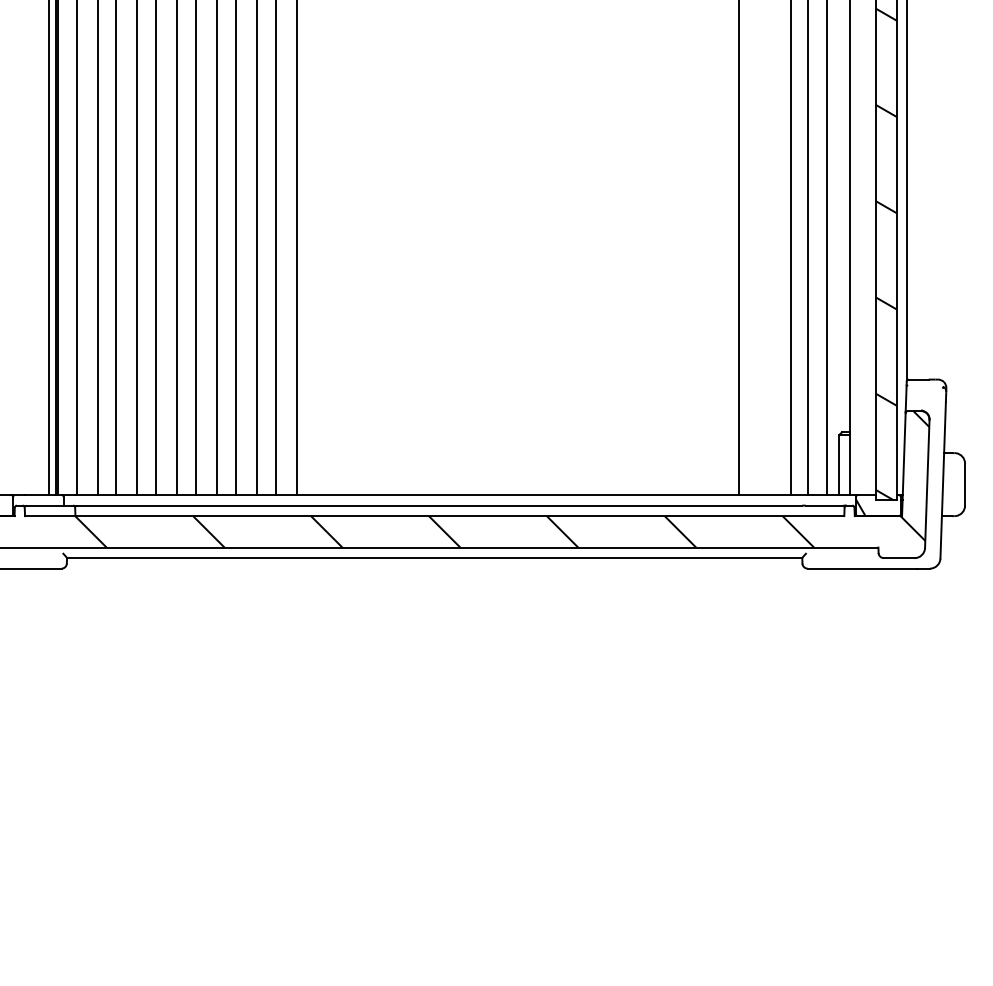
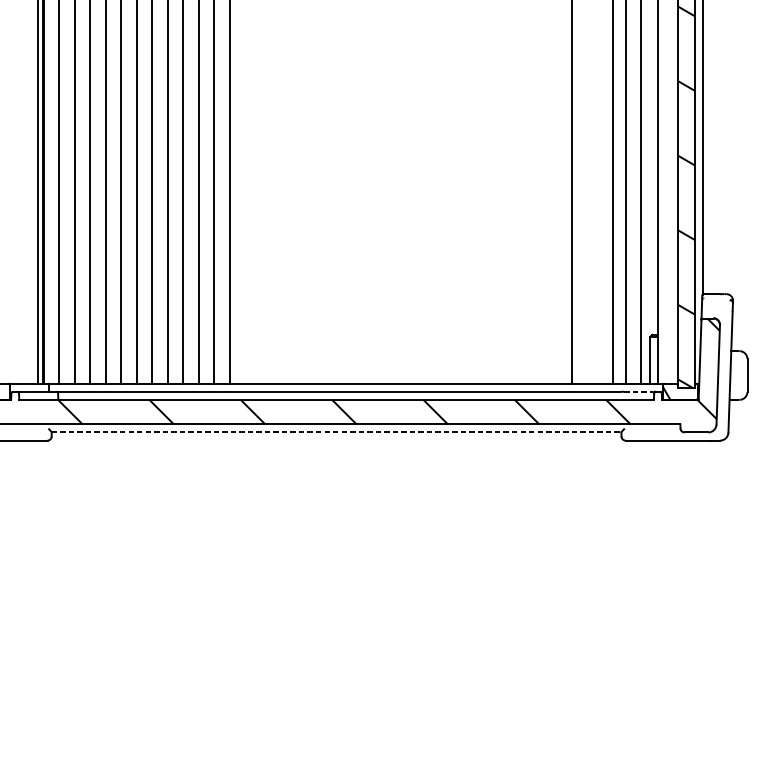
line: (824, 505) -> (638, 391), solid -> dashed
line: (434, 558) -> (336, 432), solid -> dashed

